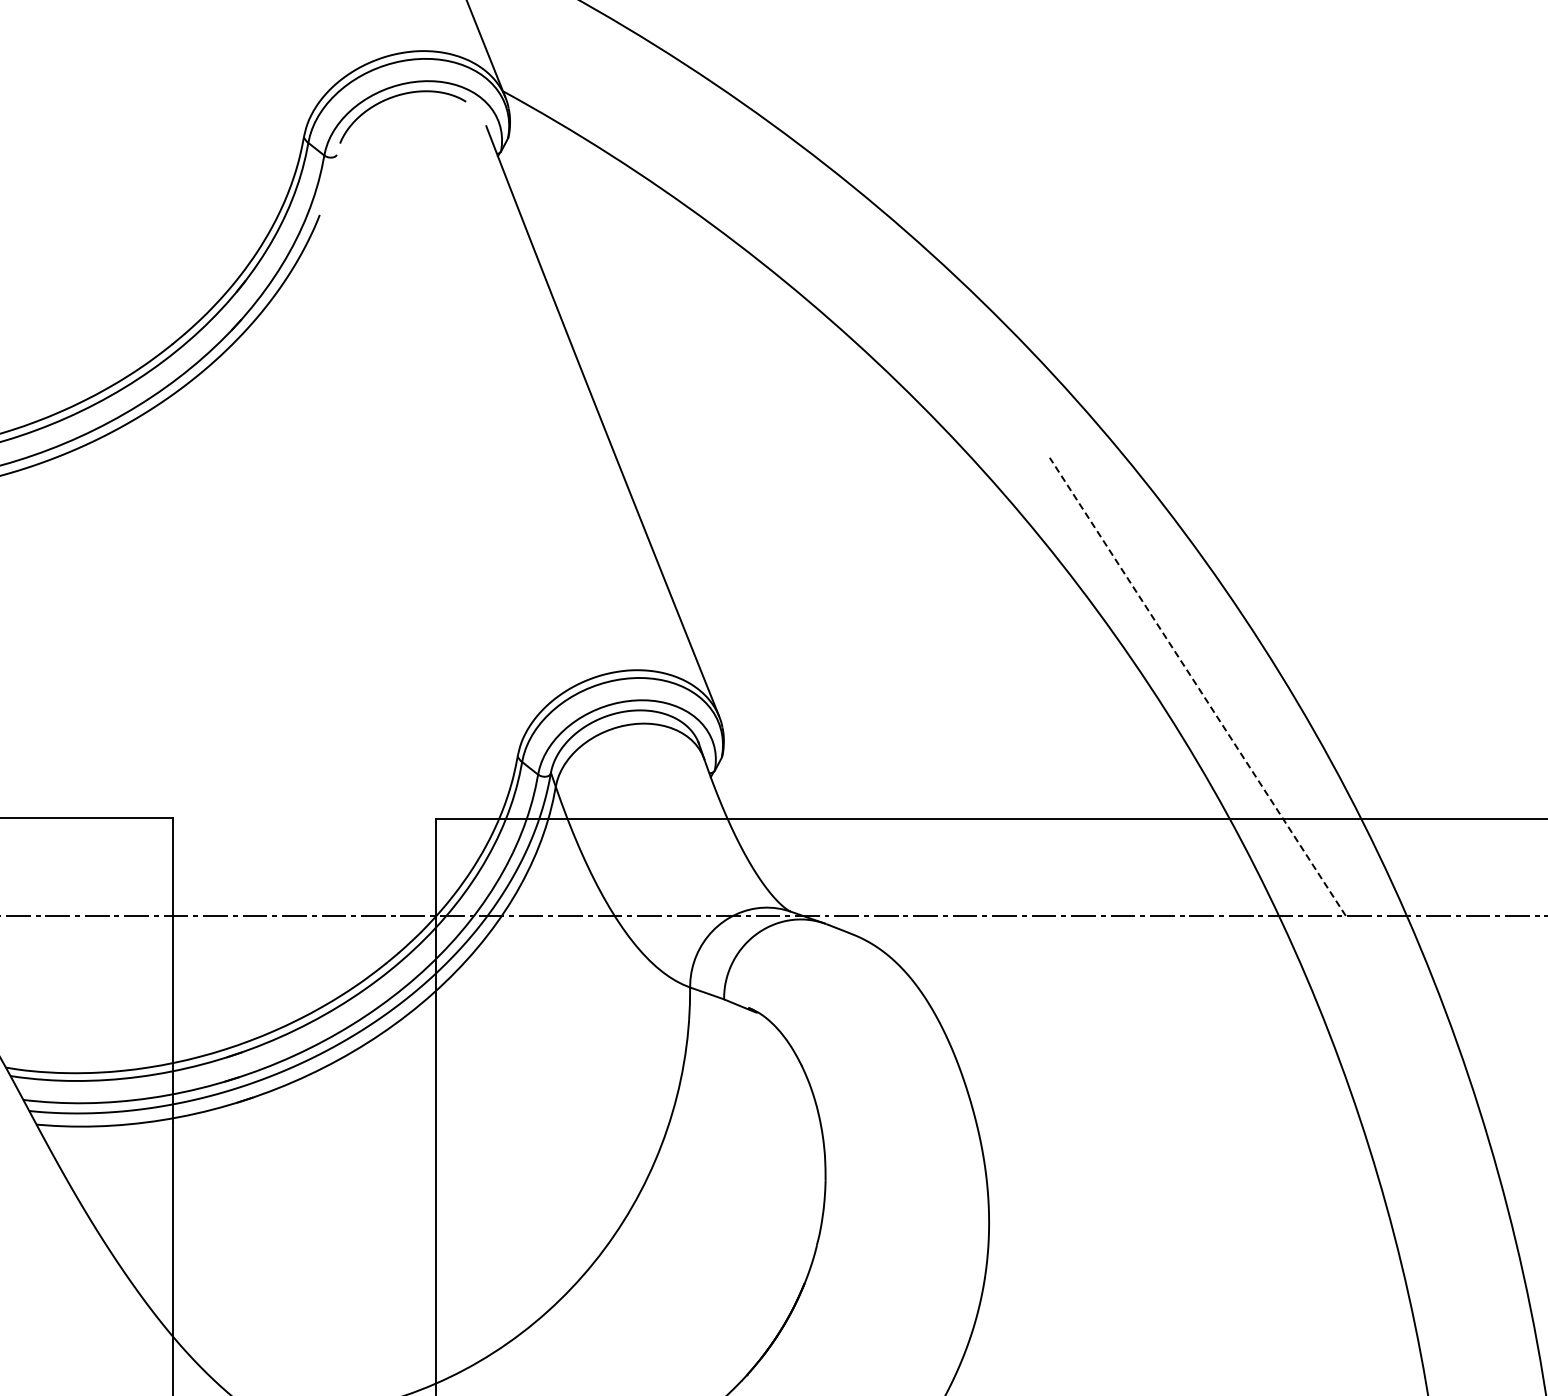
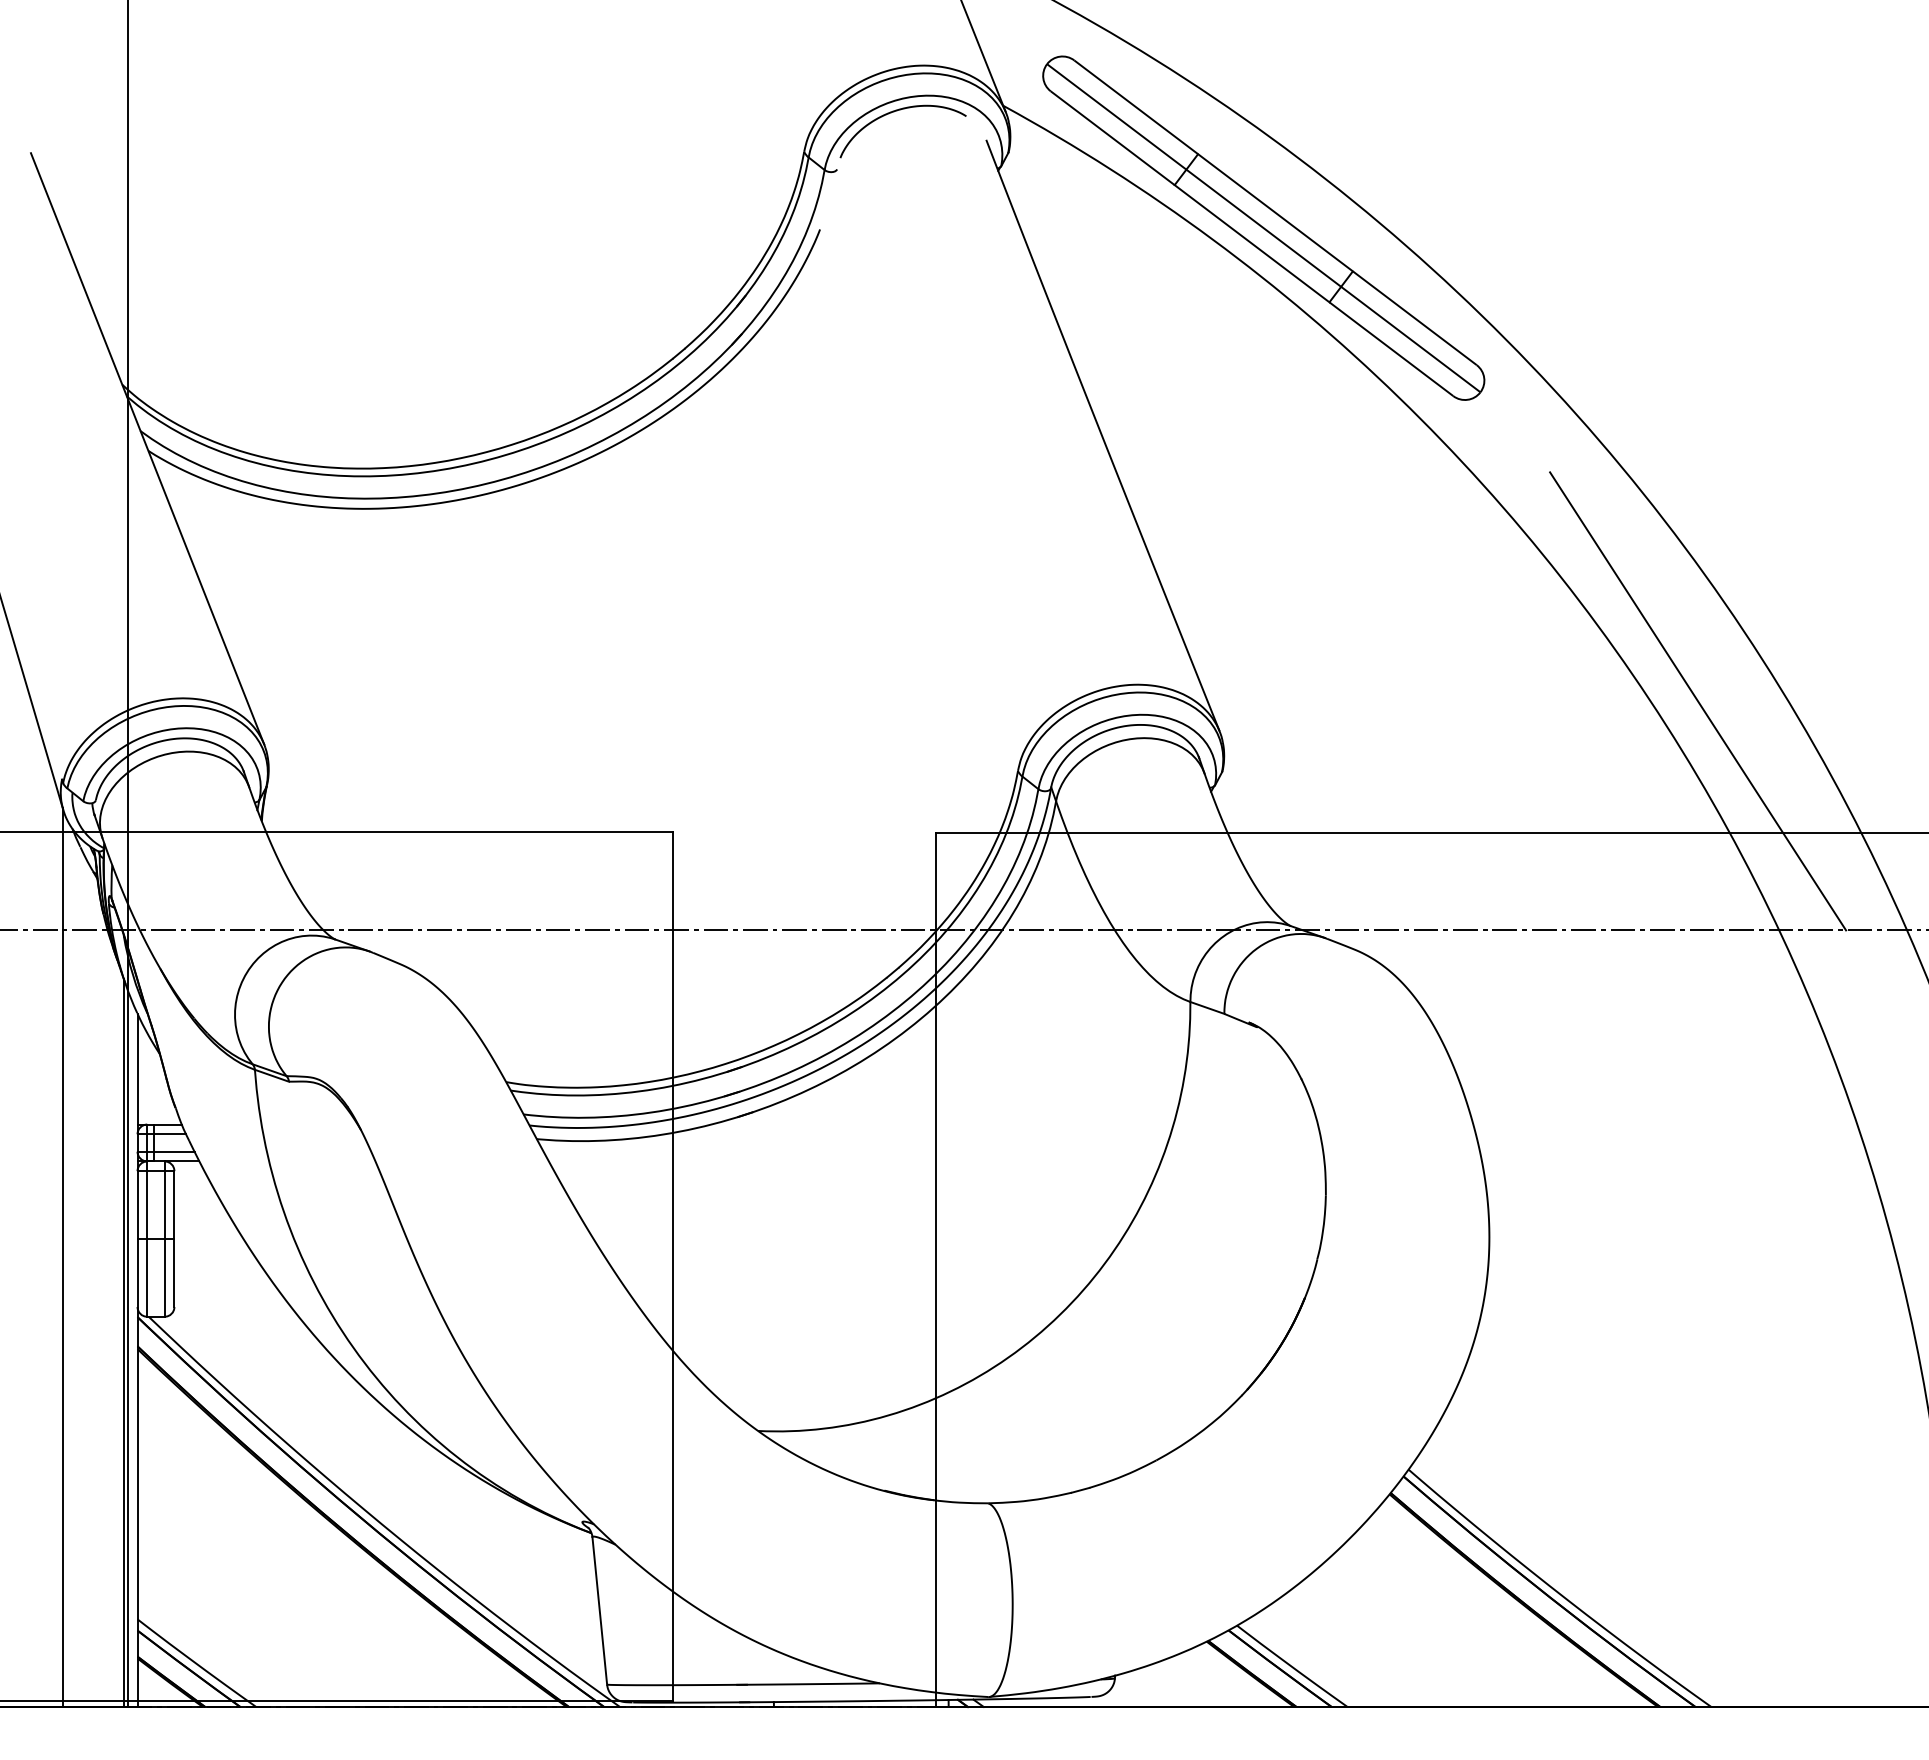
part: (763, 212) -> (1263, 227), added
line: (1198, 686) -> (1698, 701), dashed -> solid

